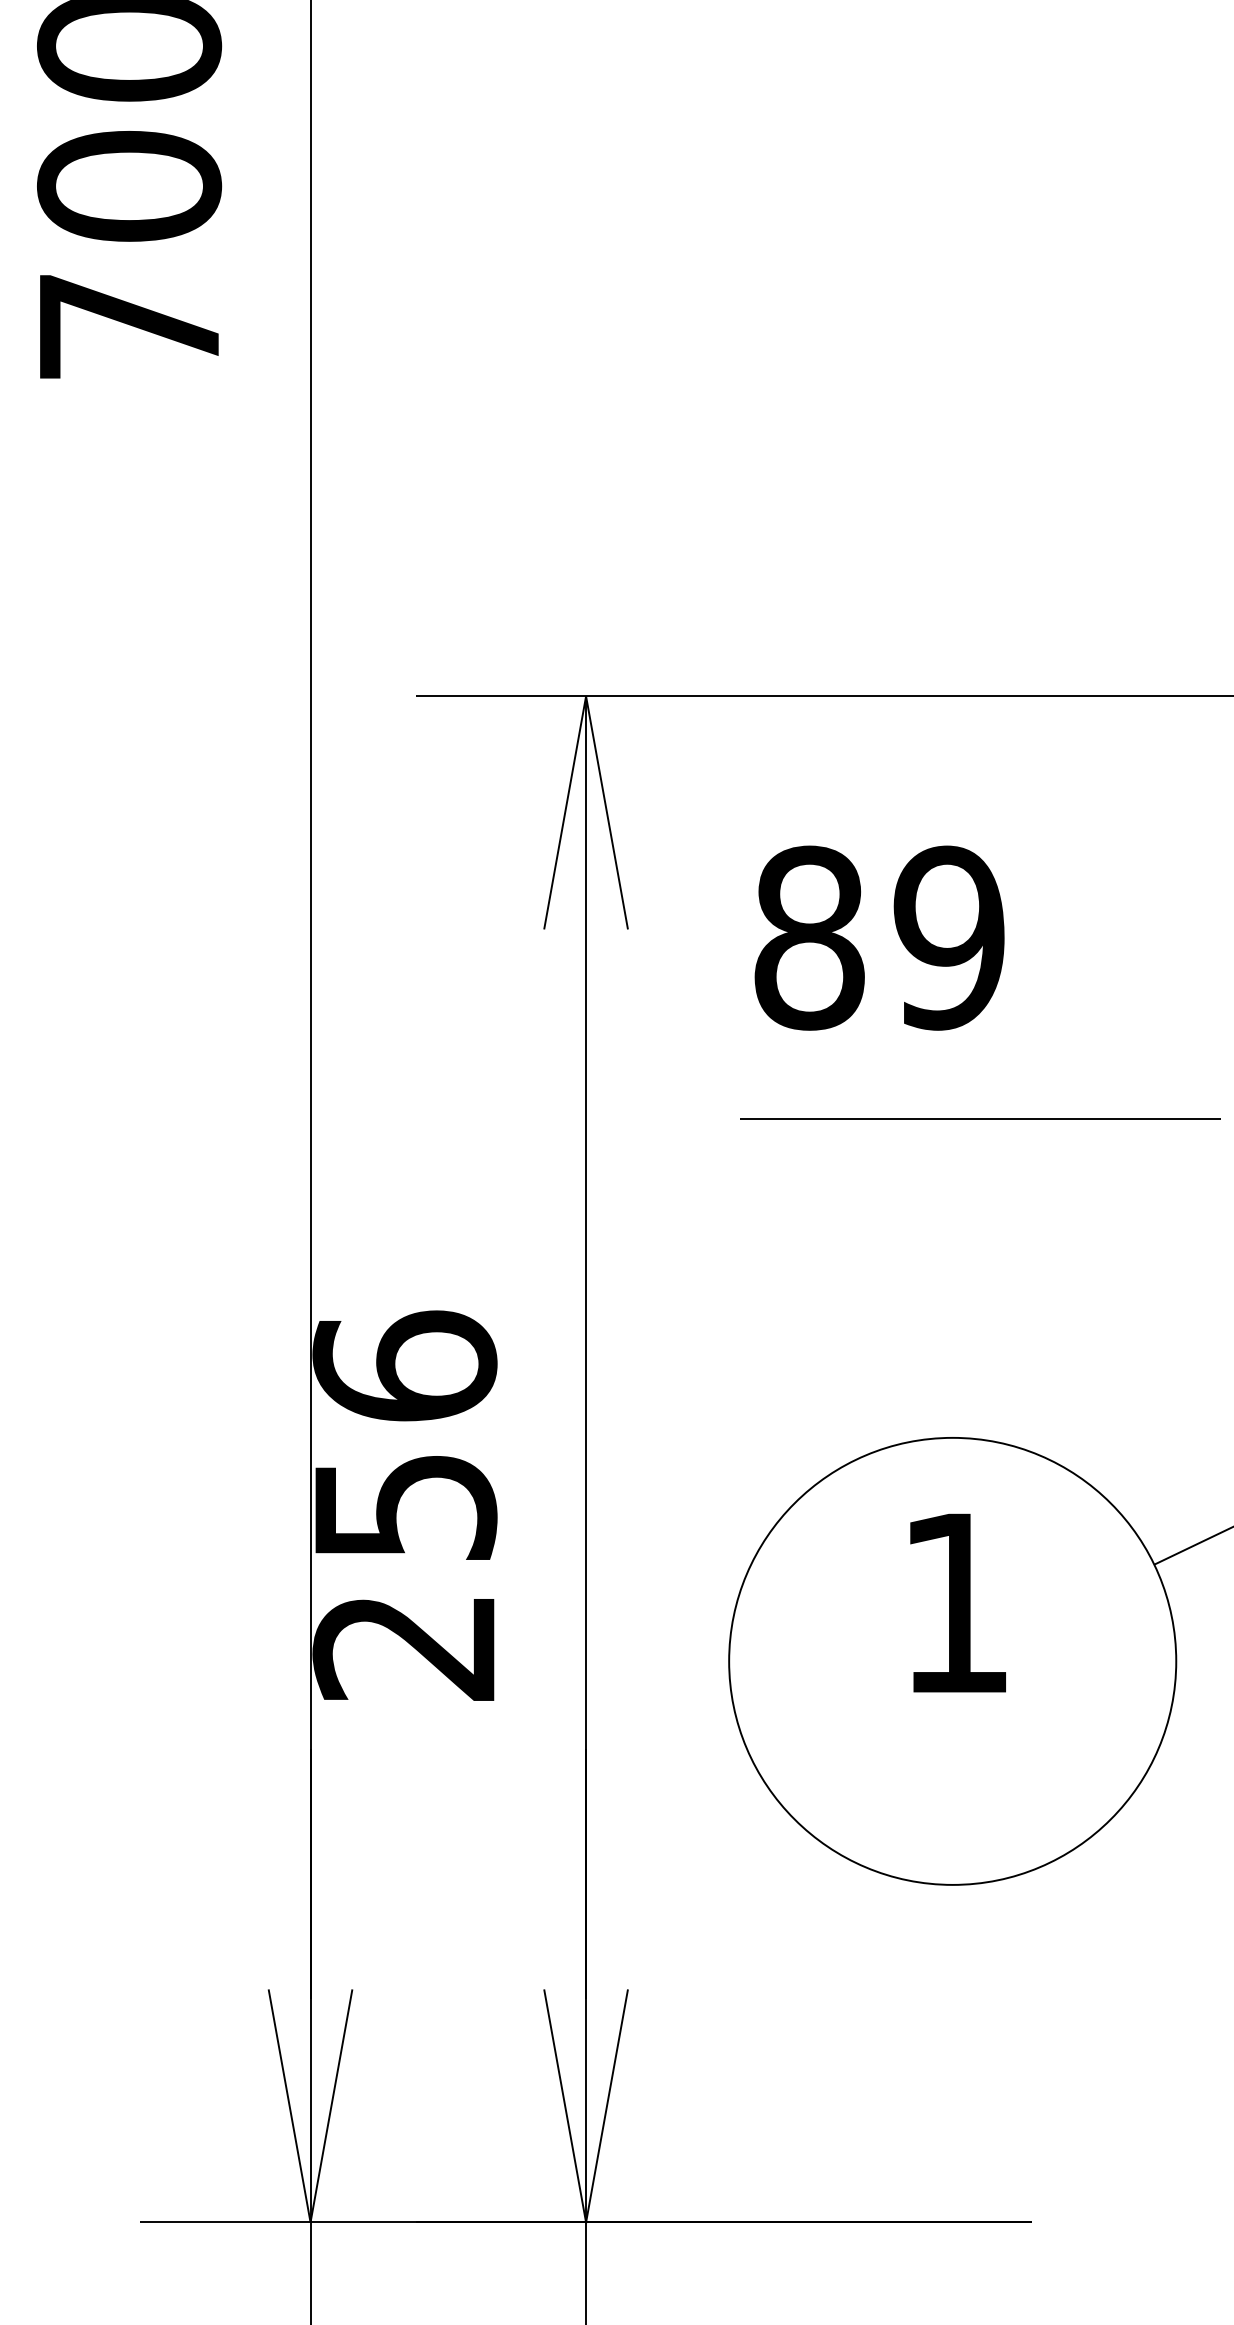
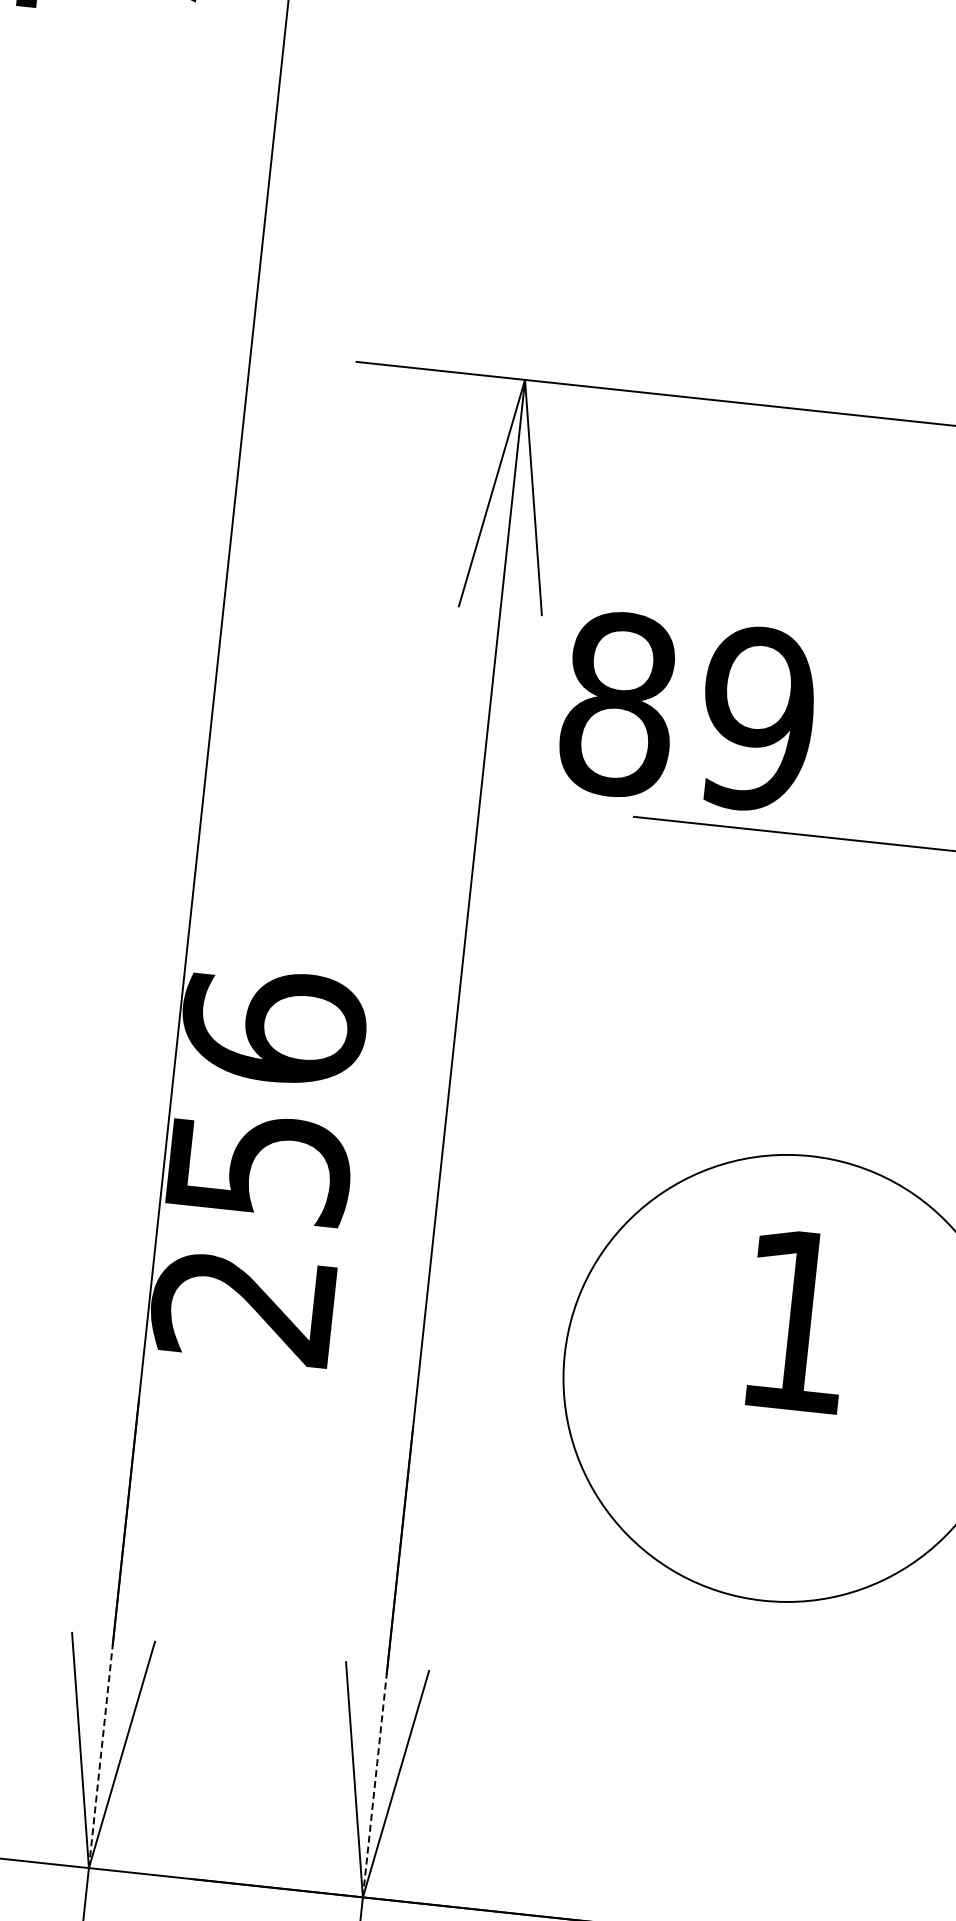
text: (879, 937) -> (688, 711), moved
line: (310, 2110) -> (100, 1756), solid -> dashed
line: (586, 2110) -> (375, 1786), solid -> dashed

